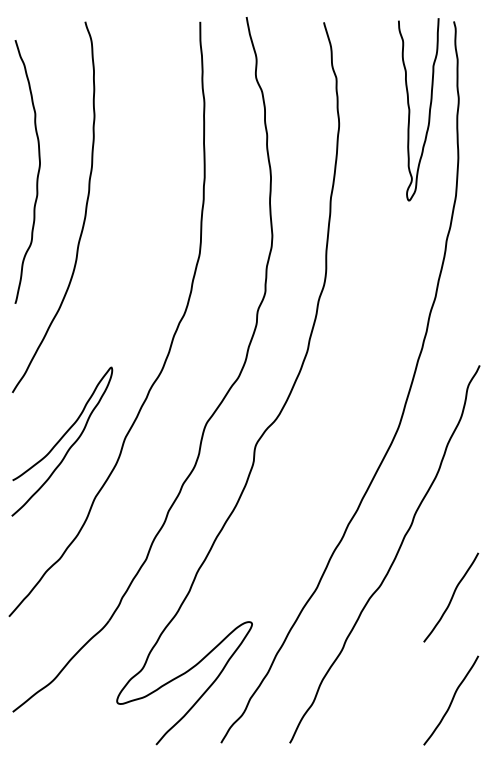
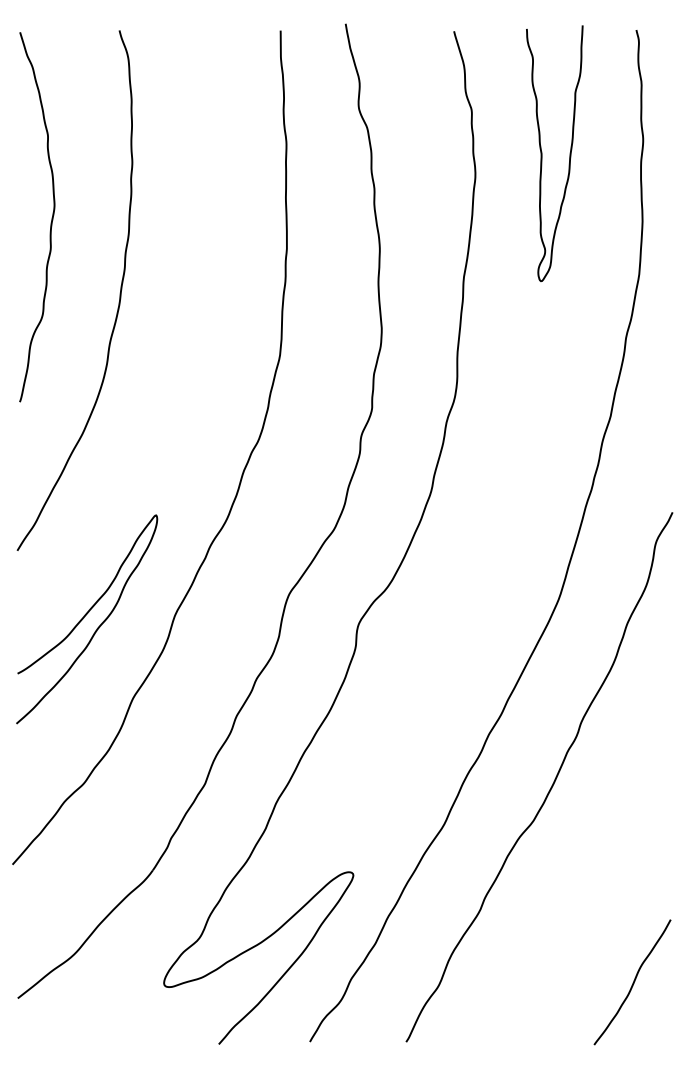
curve: (410, 109) -> (543, 153), moved
curve: (37, 172) -> (51, 217), moved
curve: (451, 597) -> (632, 837), removed

